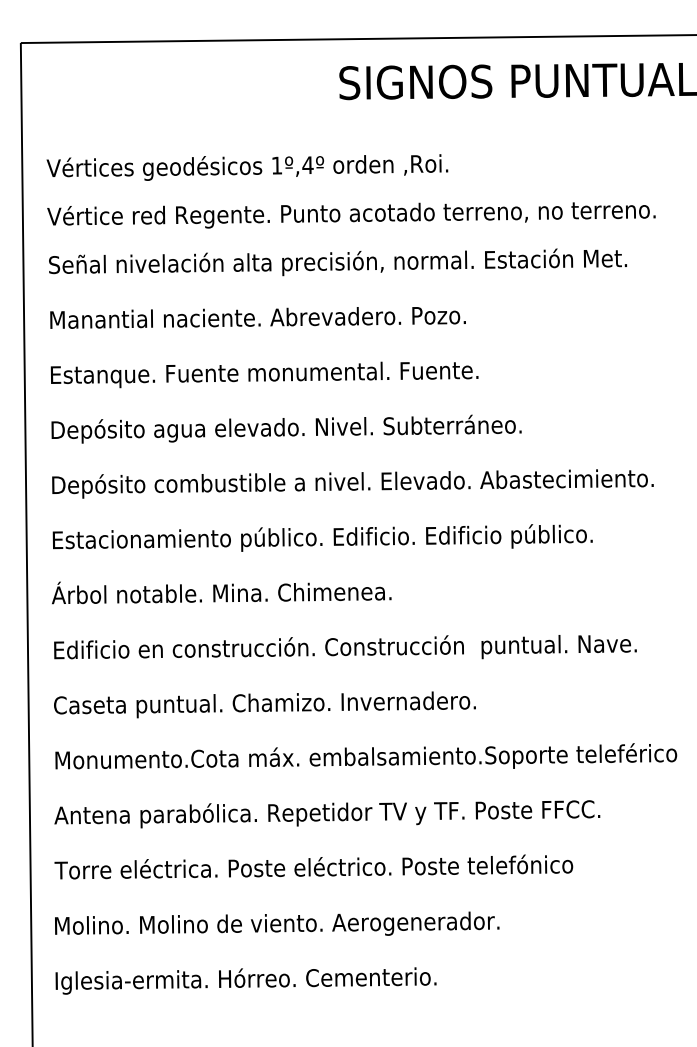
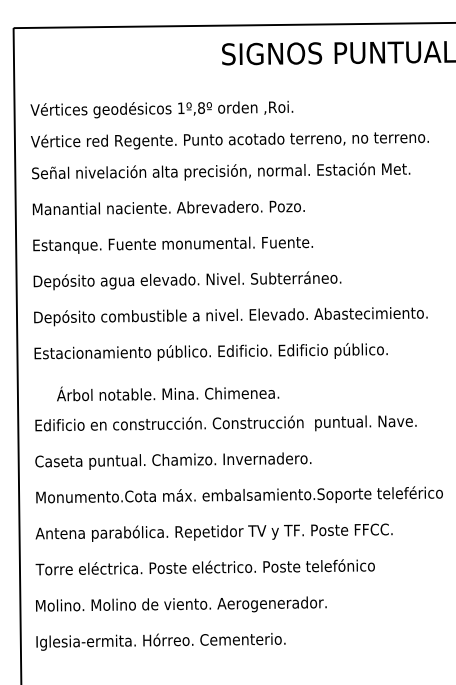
text: (308, 164) -> (201, 107), 1º,4º -> 1º,8º
text: (222, 592) -> (168, 393), moved

